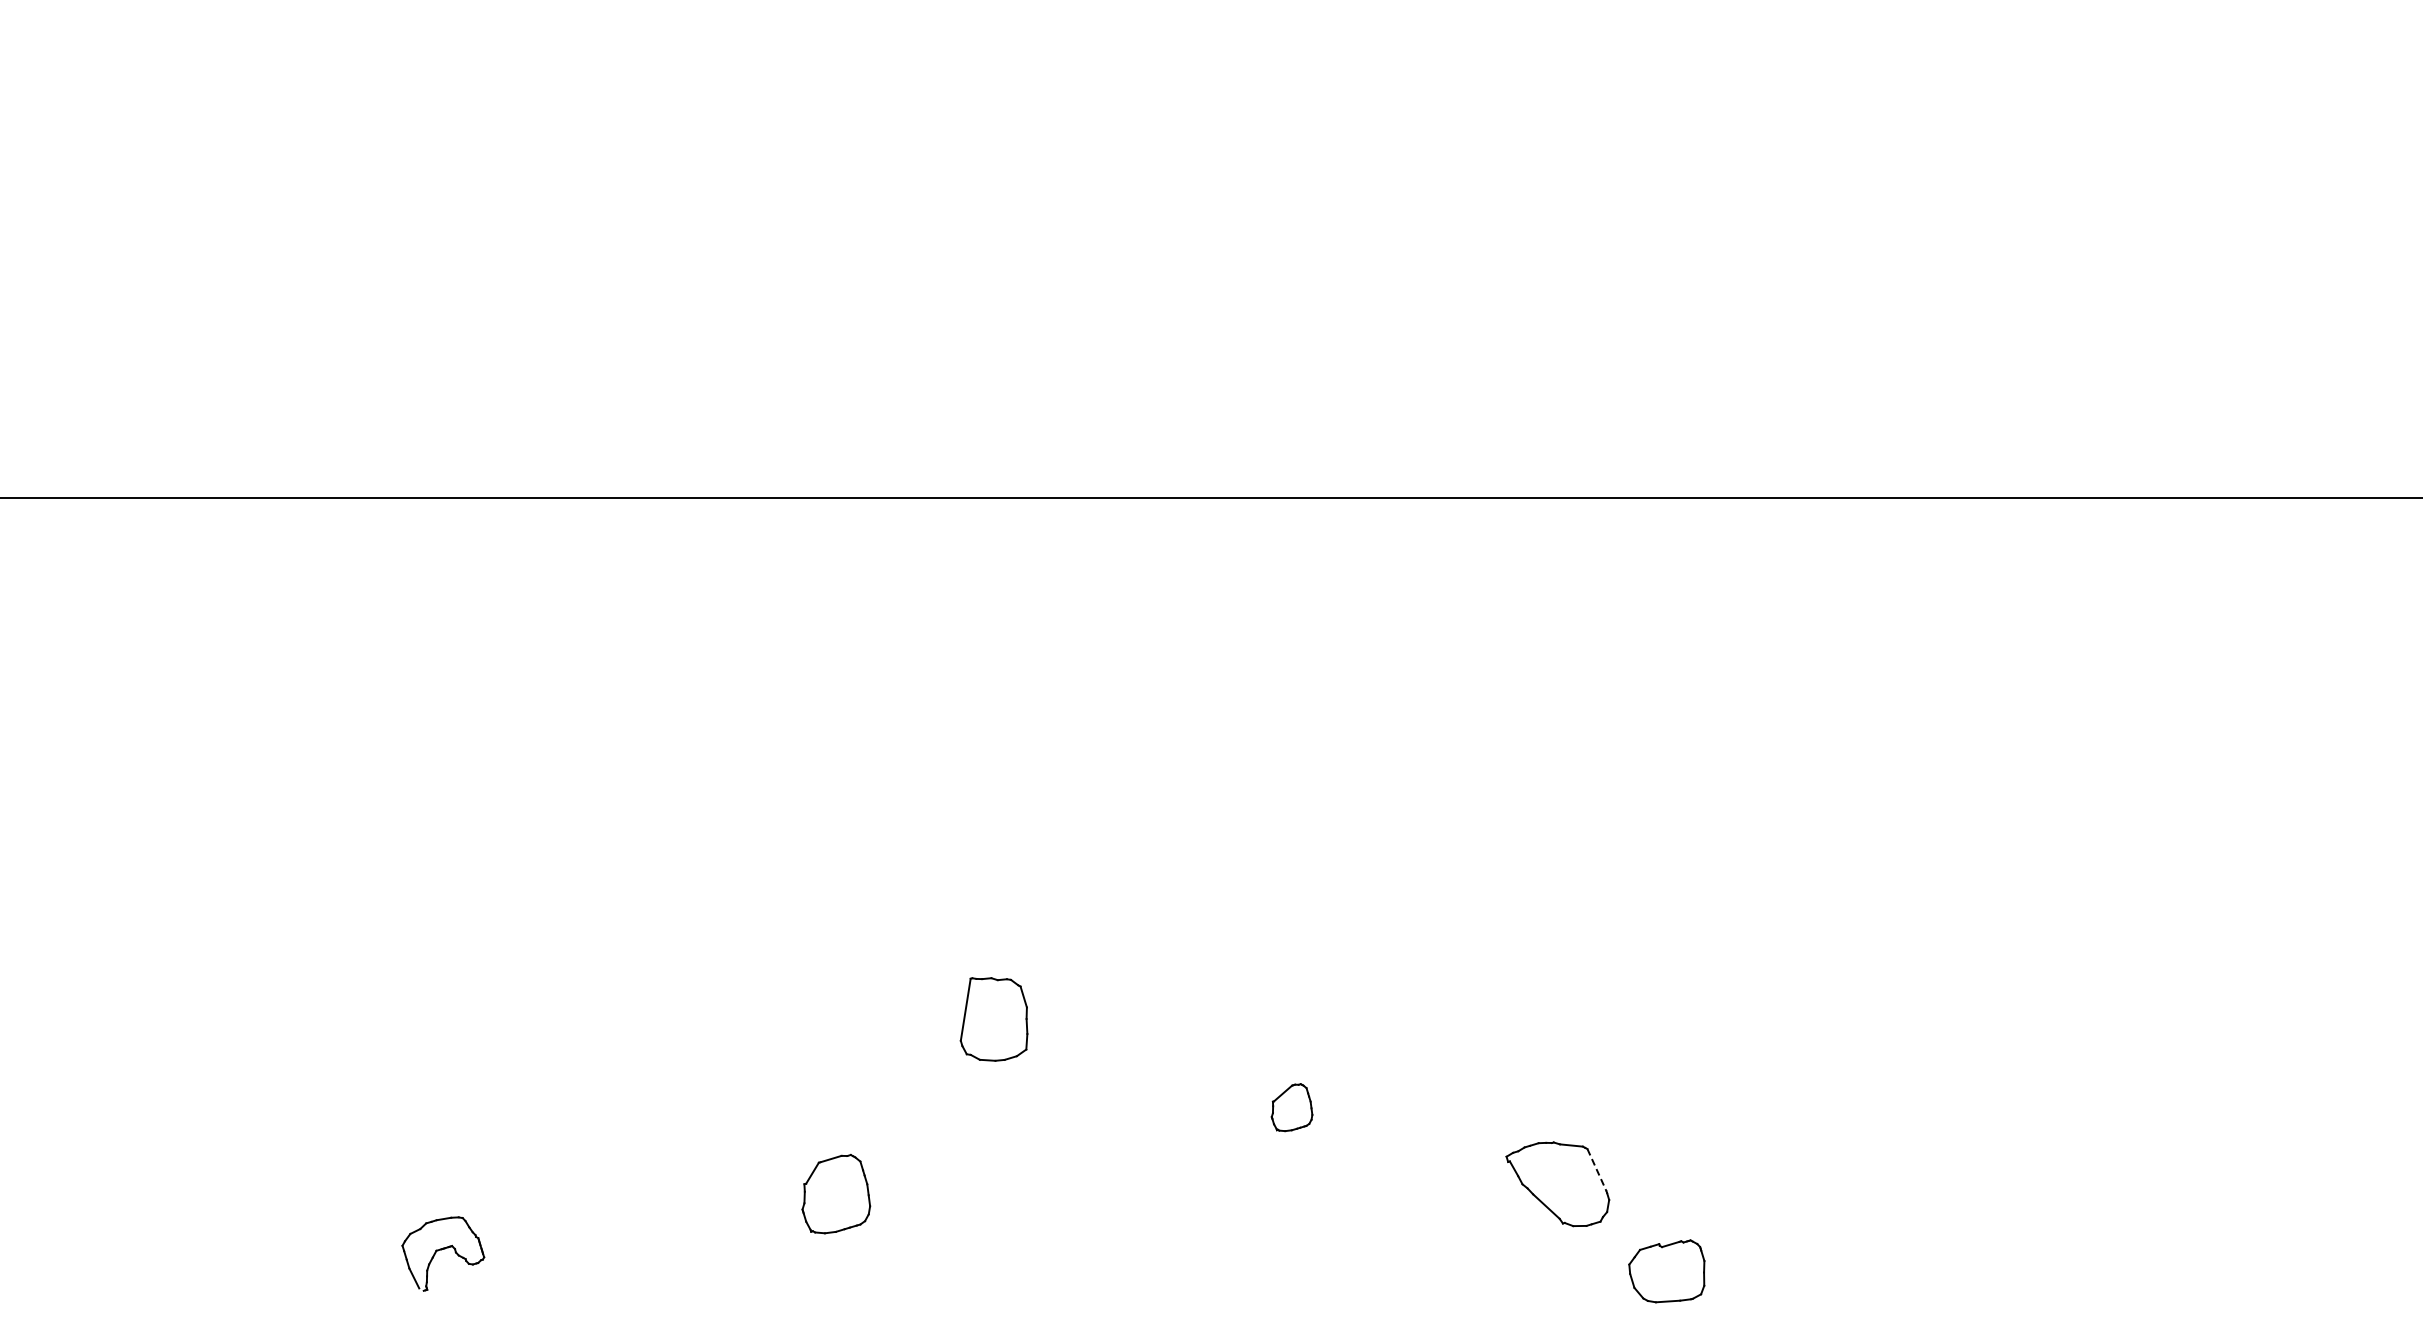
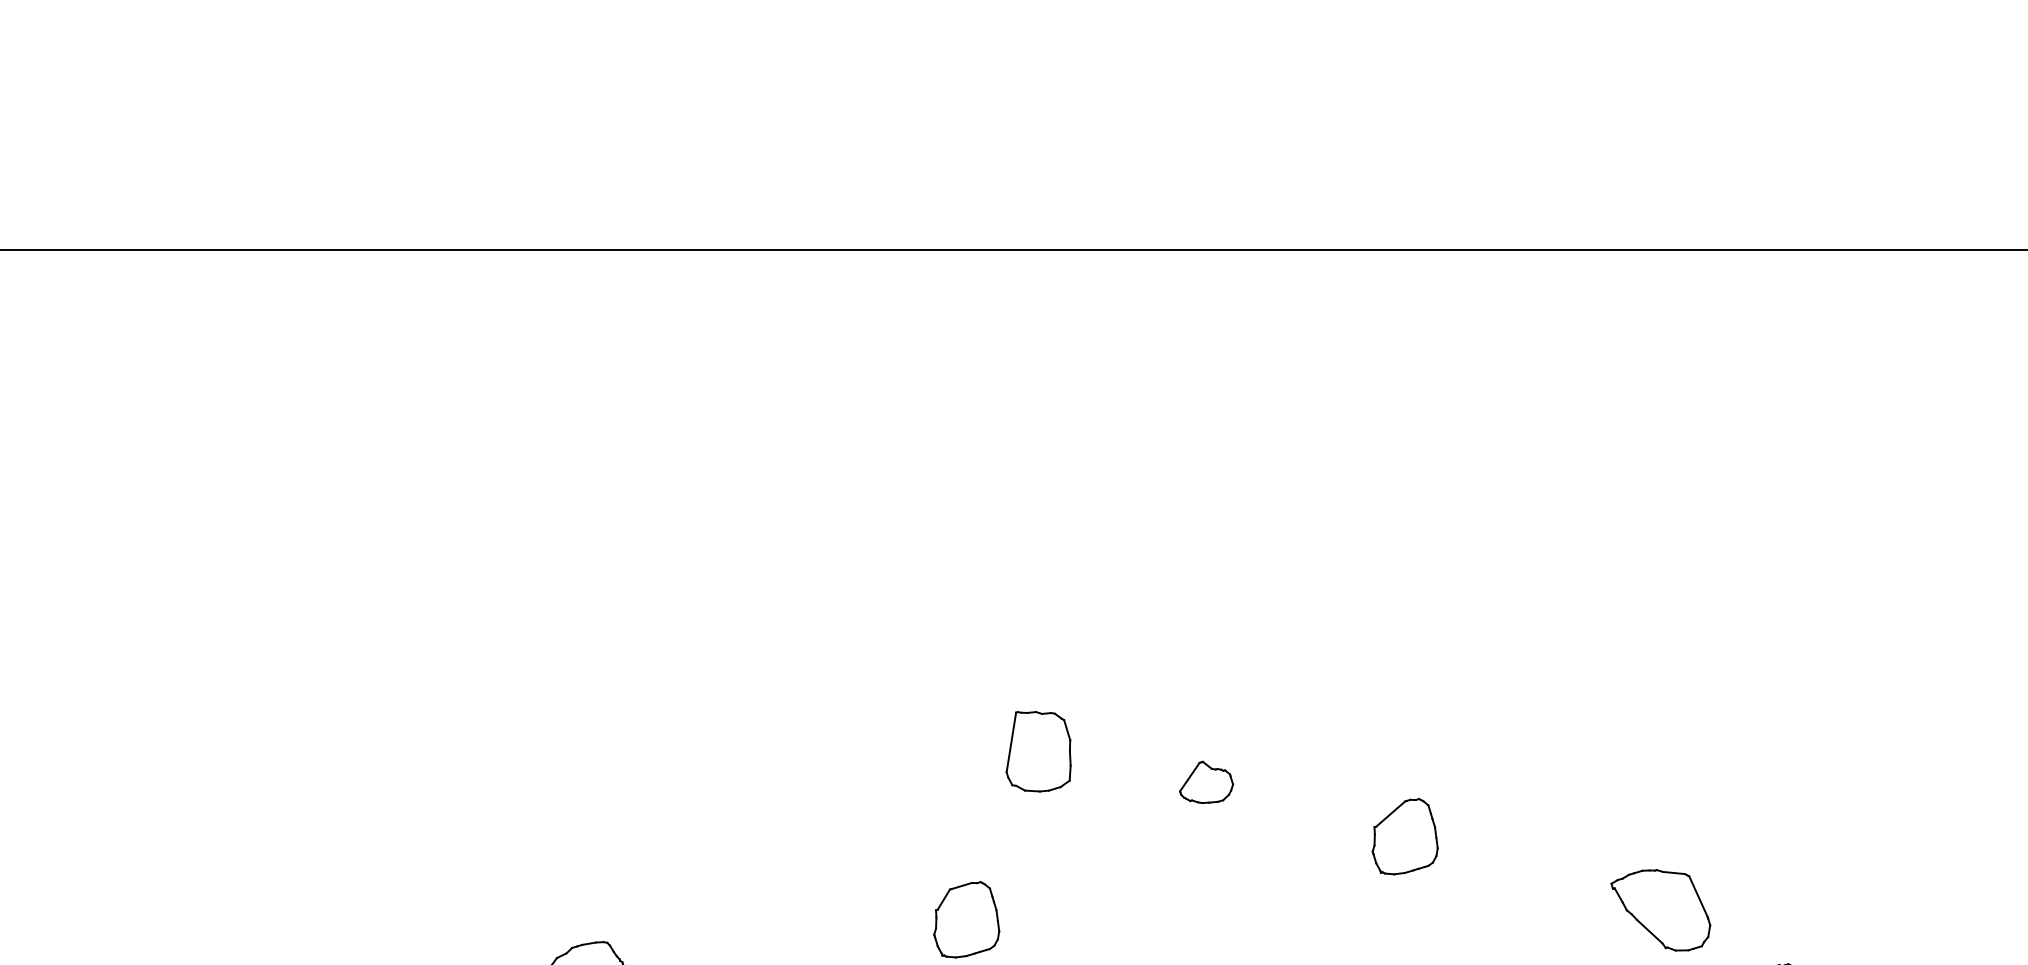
part: (993, 1019) -> (1038, 751), moved
part: (1085, 1050) -> (1206, 781), added
part: (1291, 1107) -> (1404, 836), size x1.67
line: (1597, 1170) -> (1698, 897), dashed -> solid

